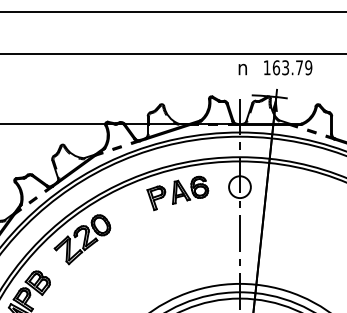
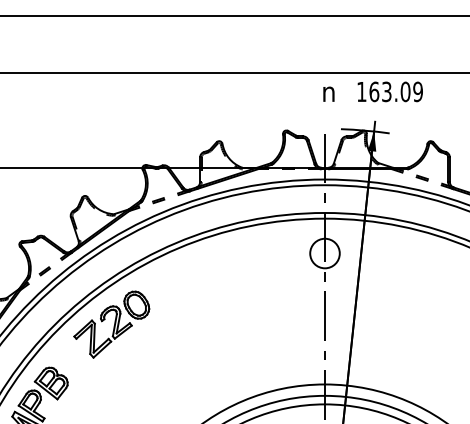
text: (299, 67) -> (405, 91), 163.79 -> 163.09
part: (177, 193) -> (240, 262), removed

